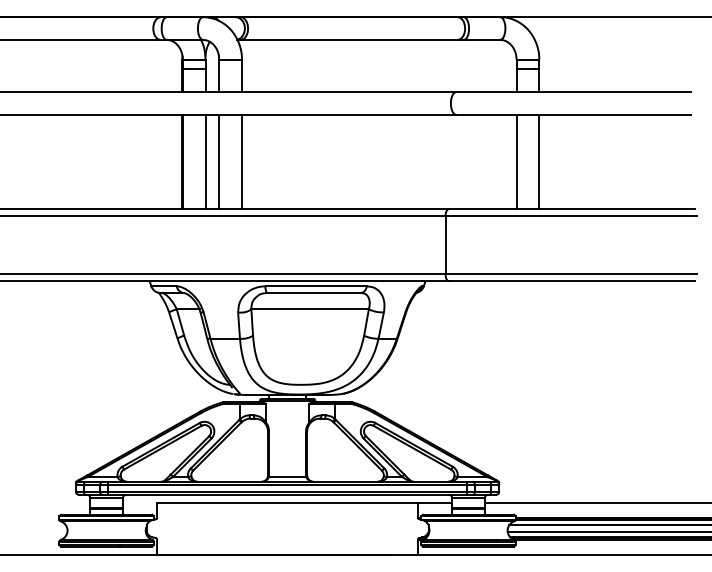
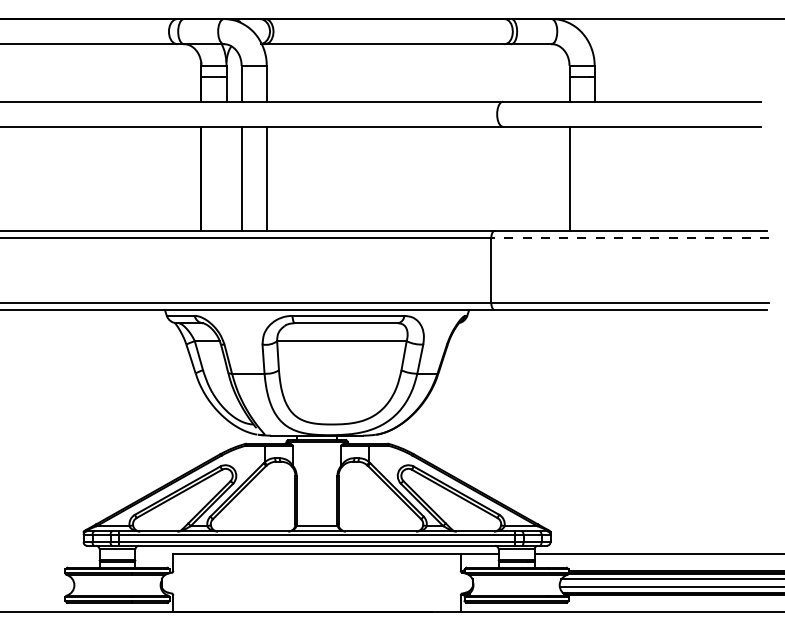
line: (205, 161) -> (226, 178), removed
line: (539, 161) -> (594, 178), removed
line: (571, 216) -> (630, 238), solid -> dashed

